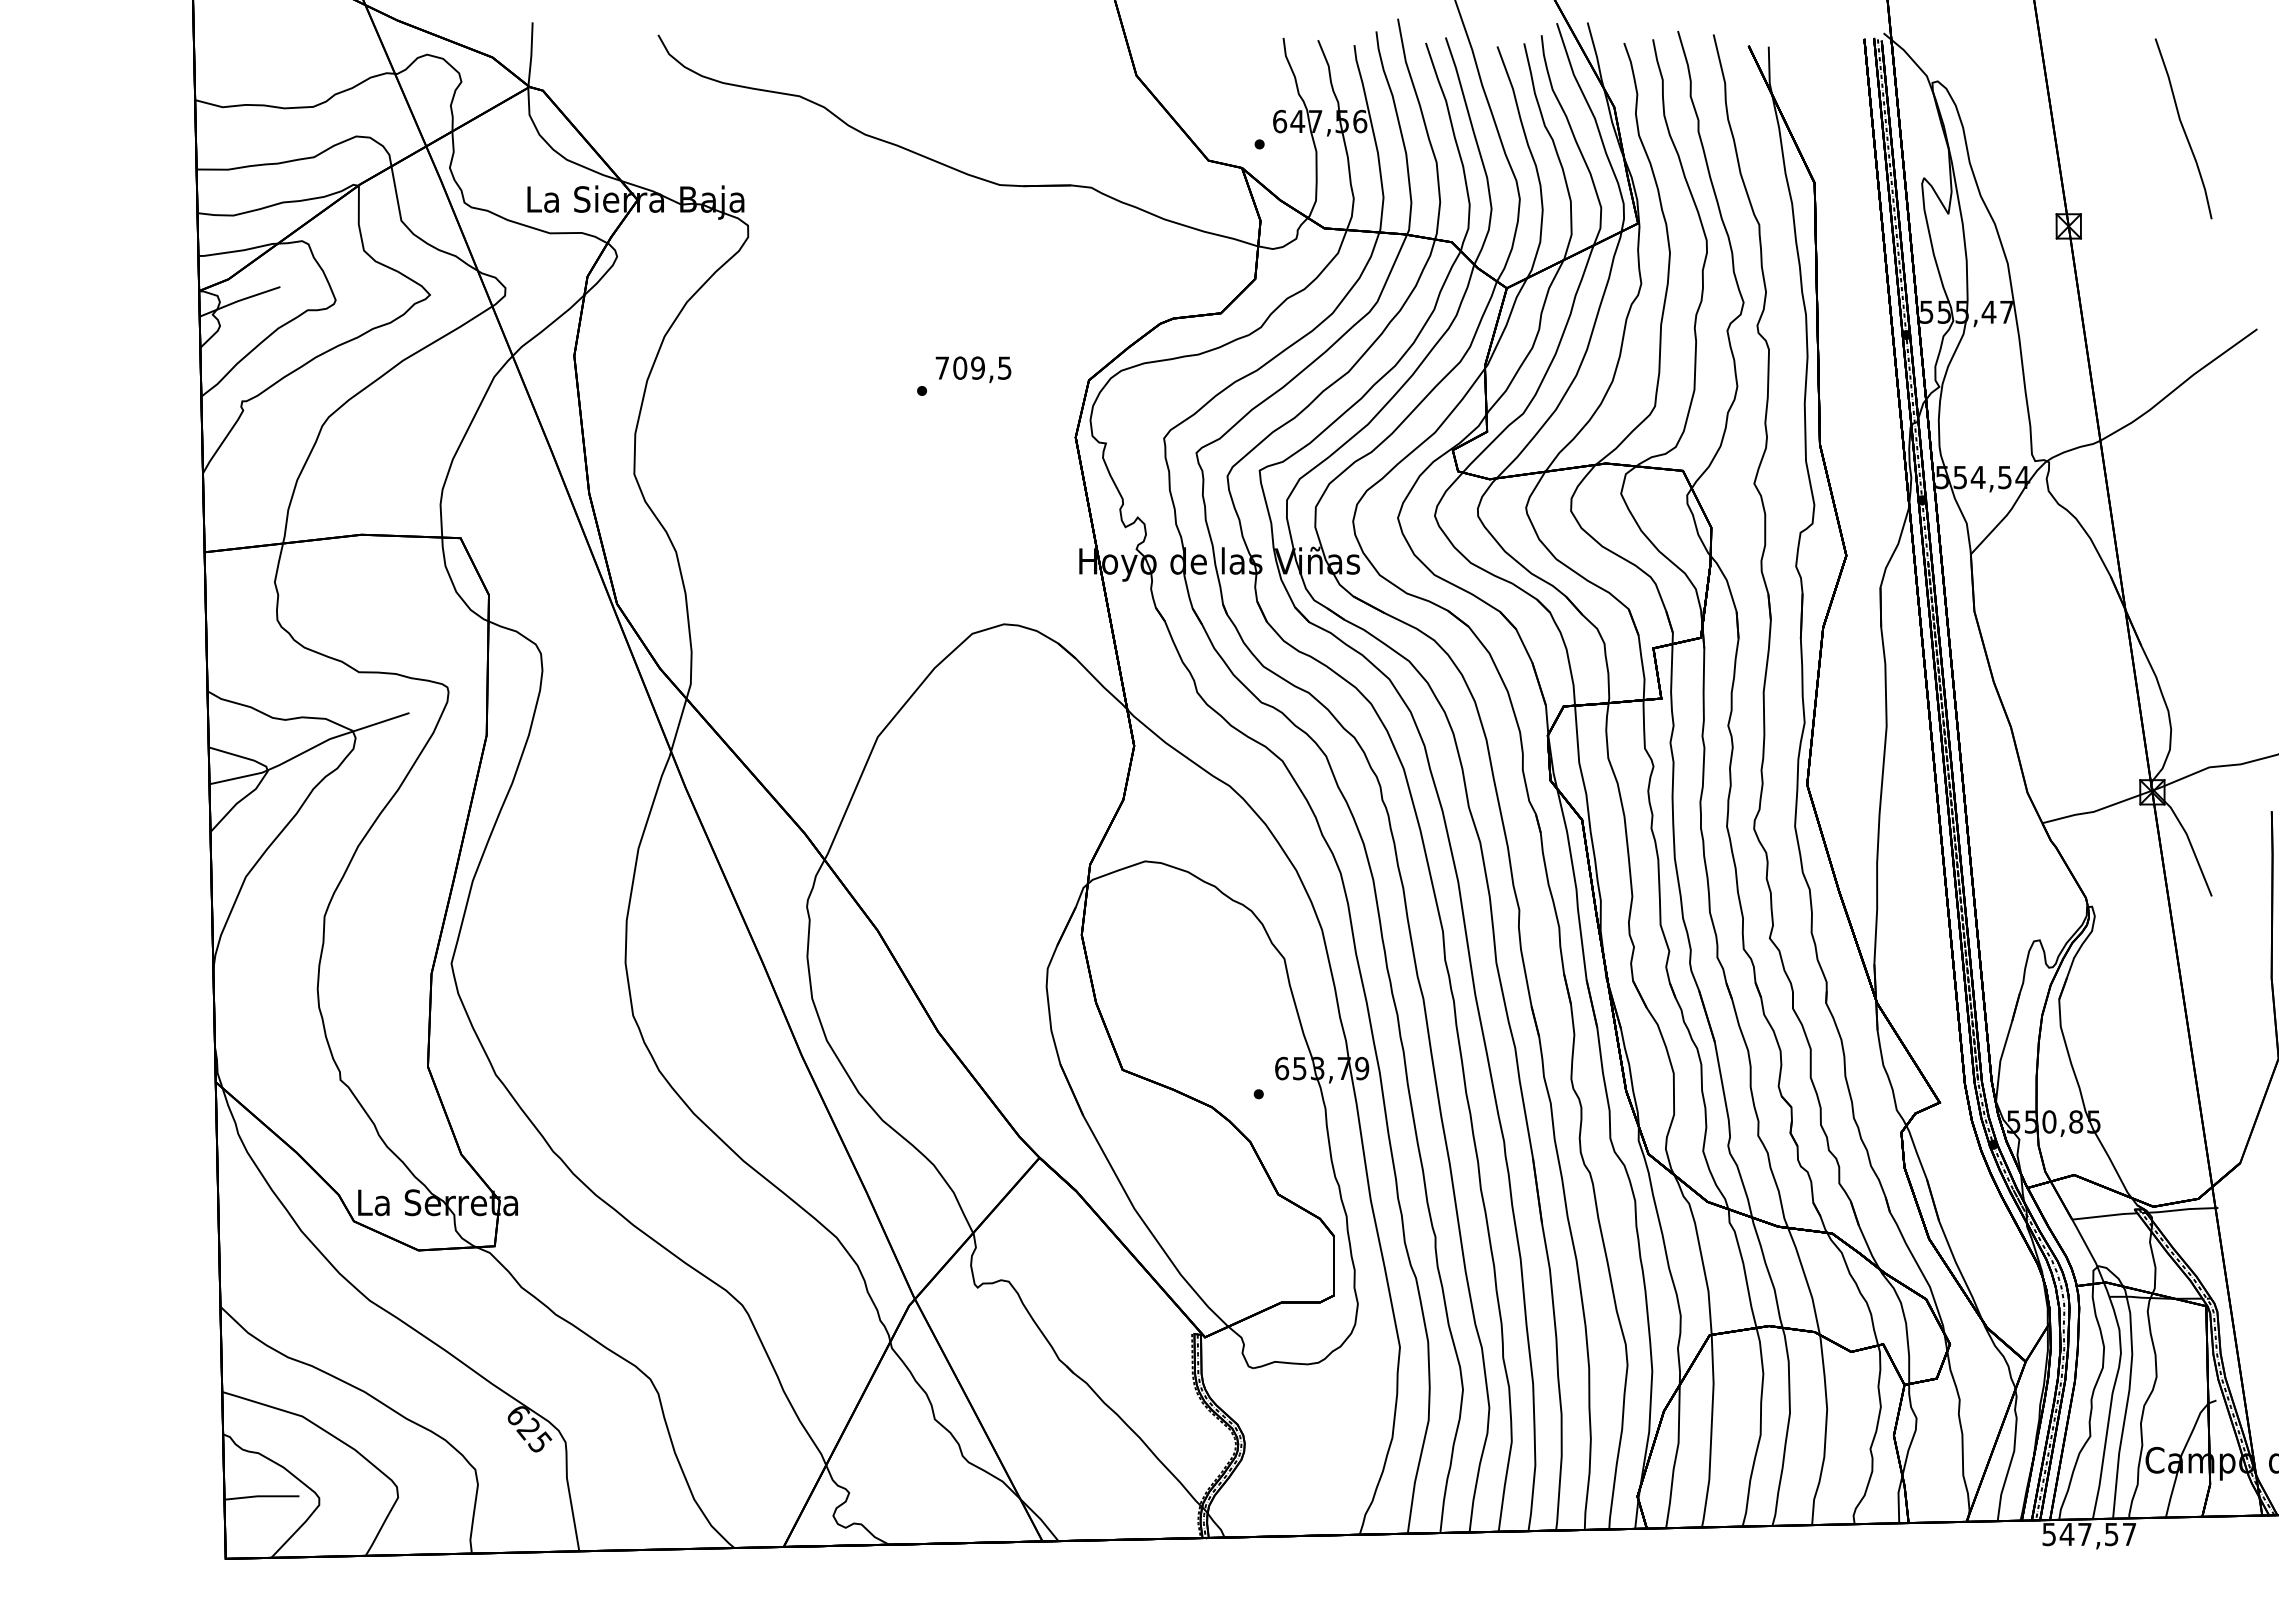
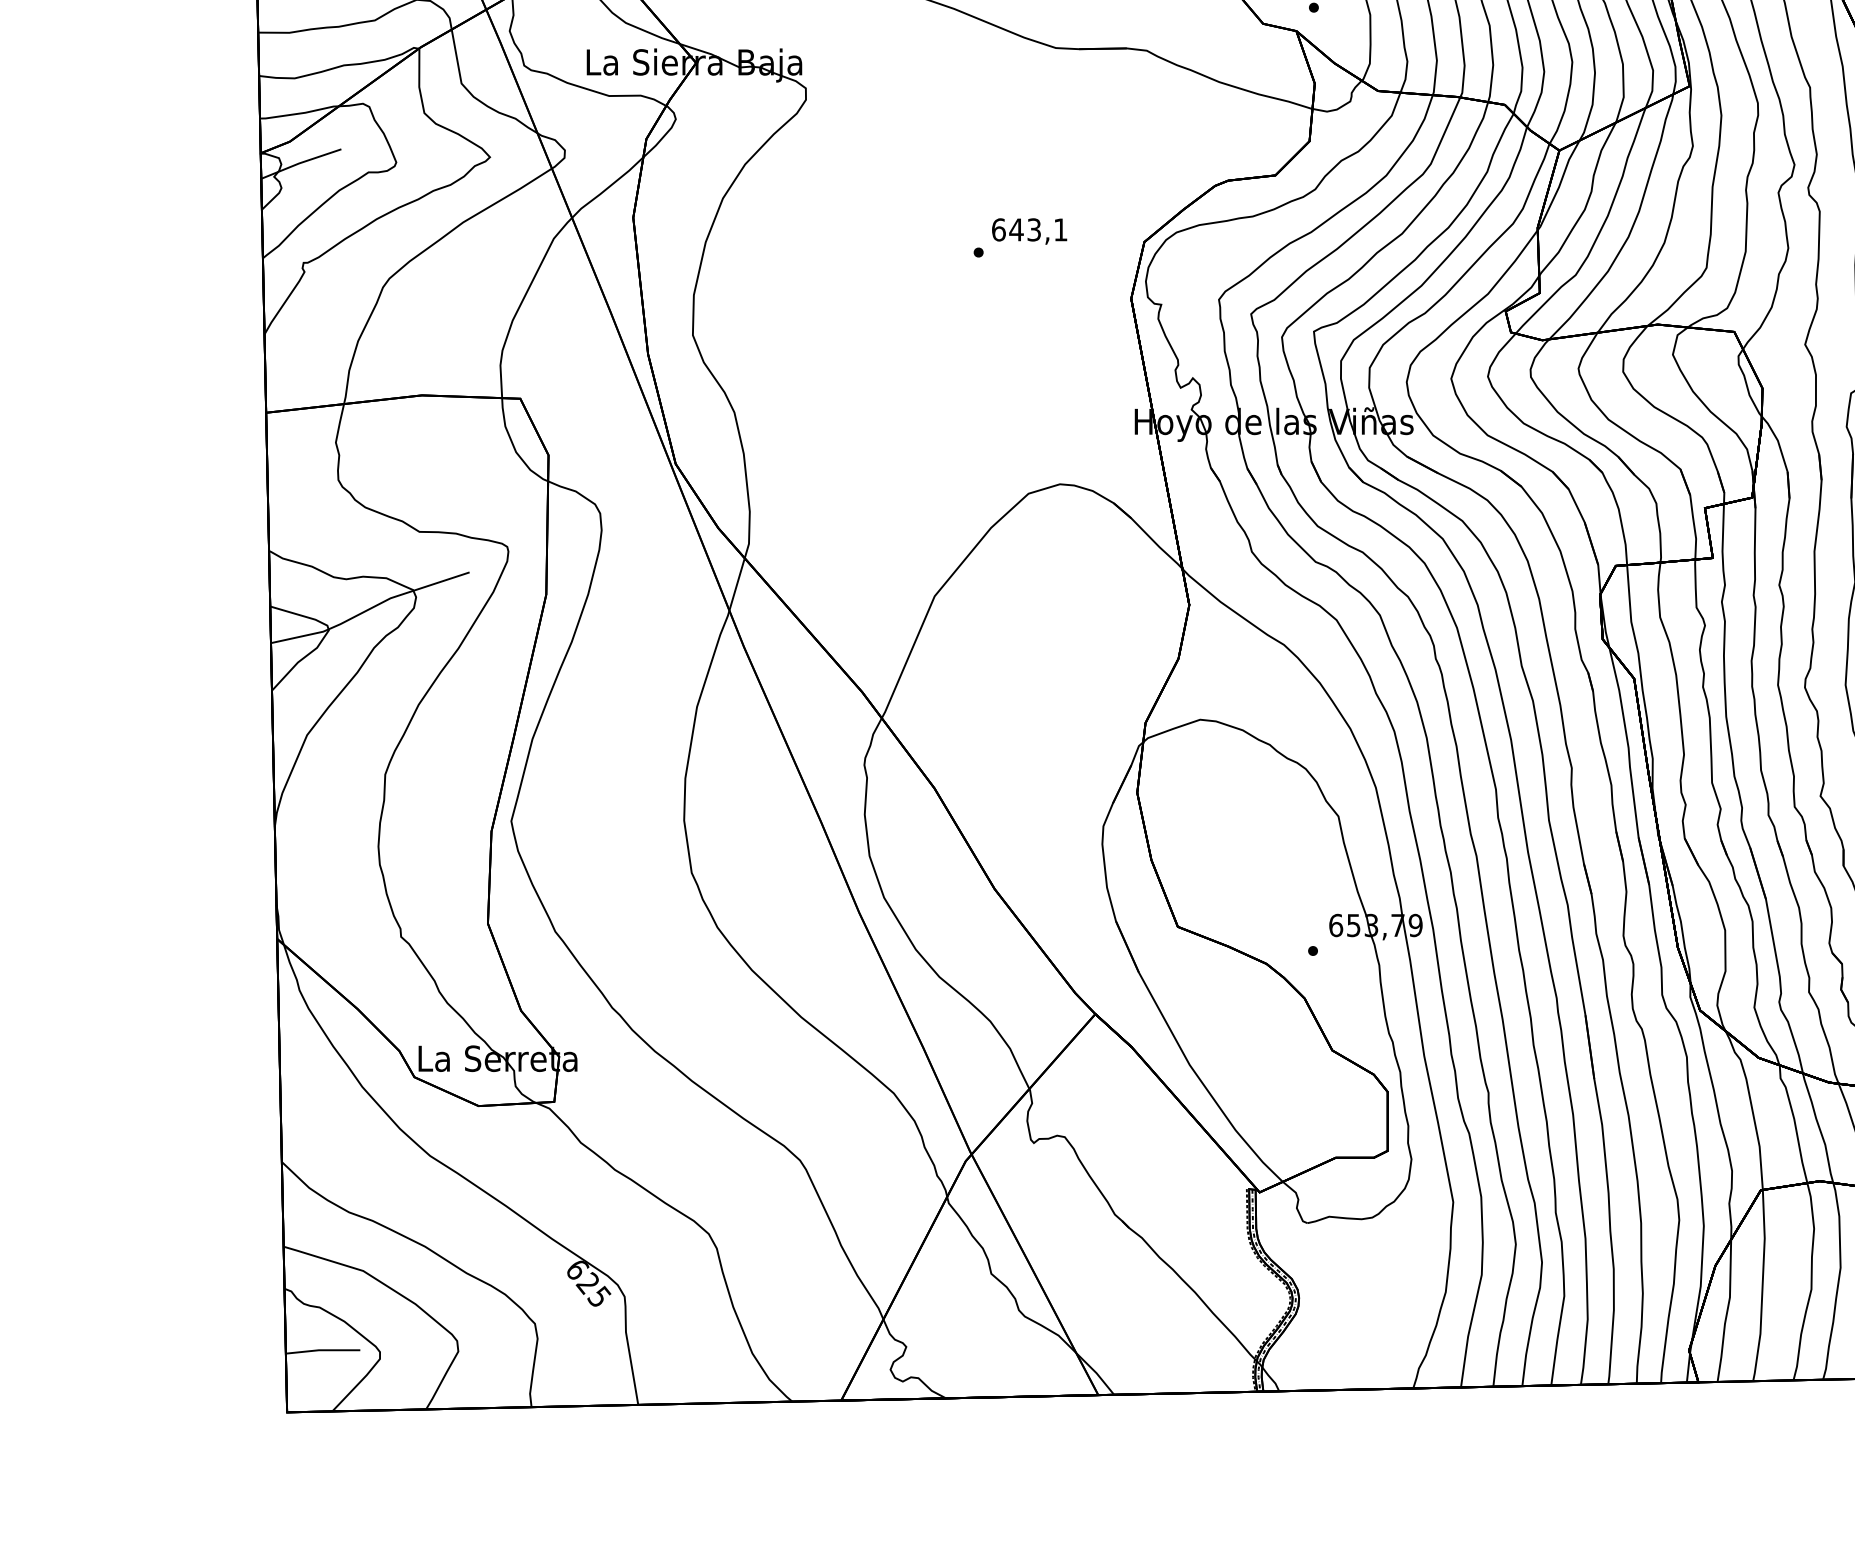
text: (973, 367) -> (1029, 229), 709,5 -> 643,1

